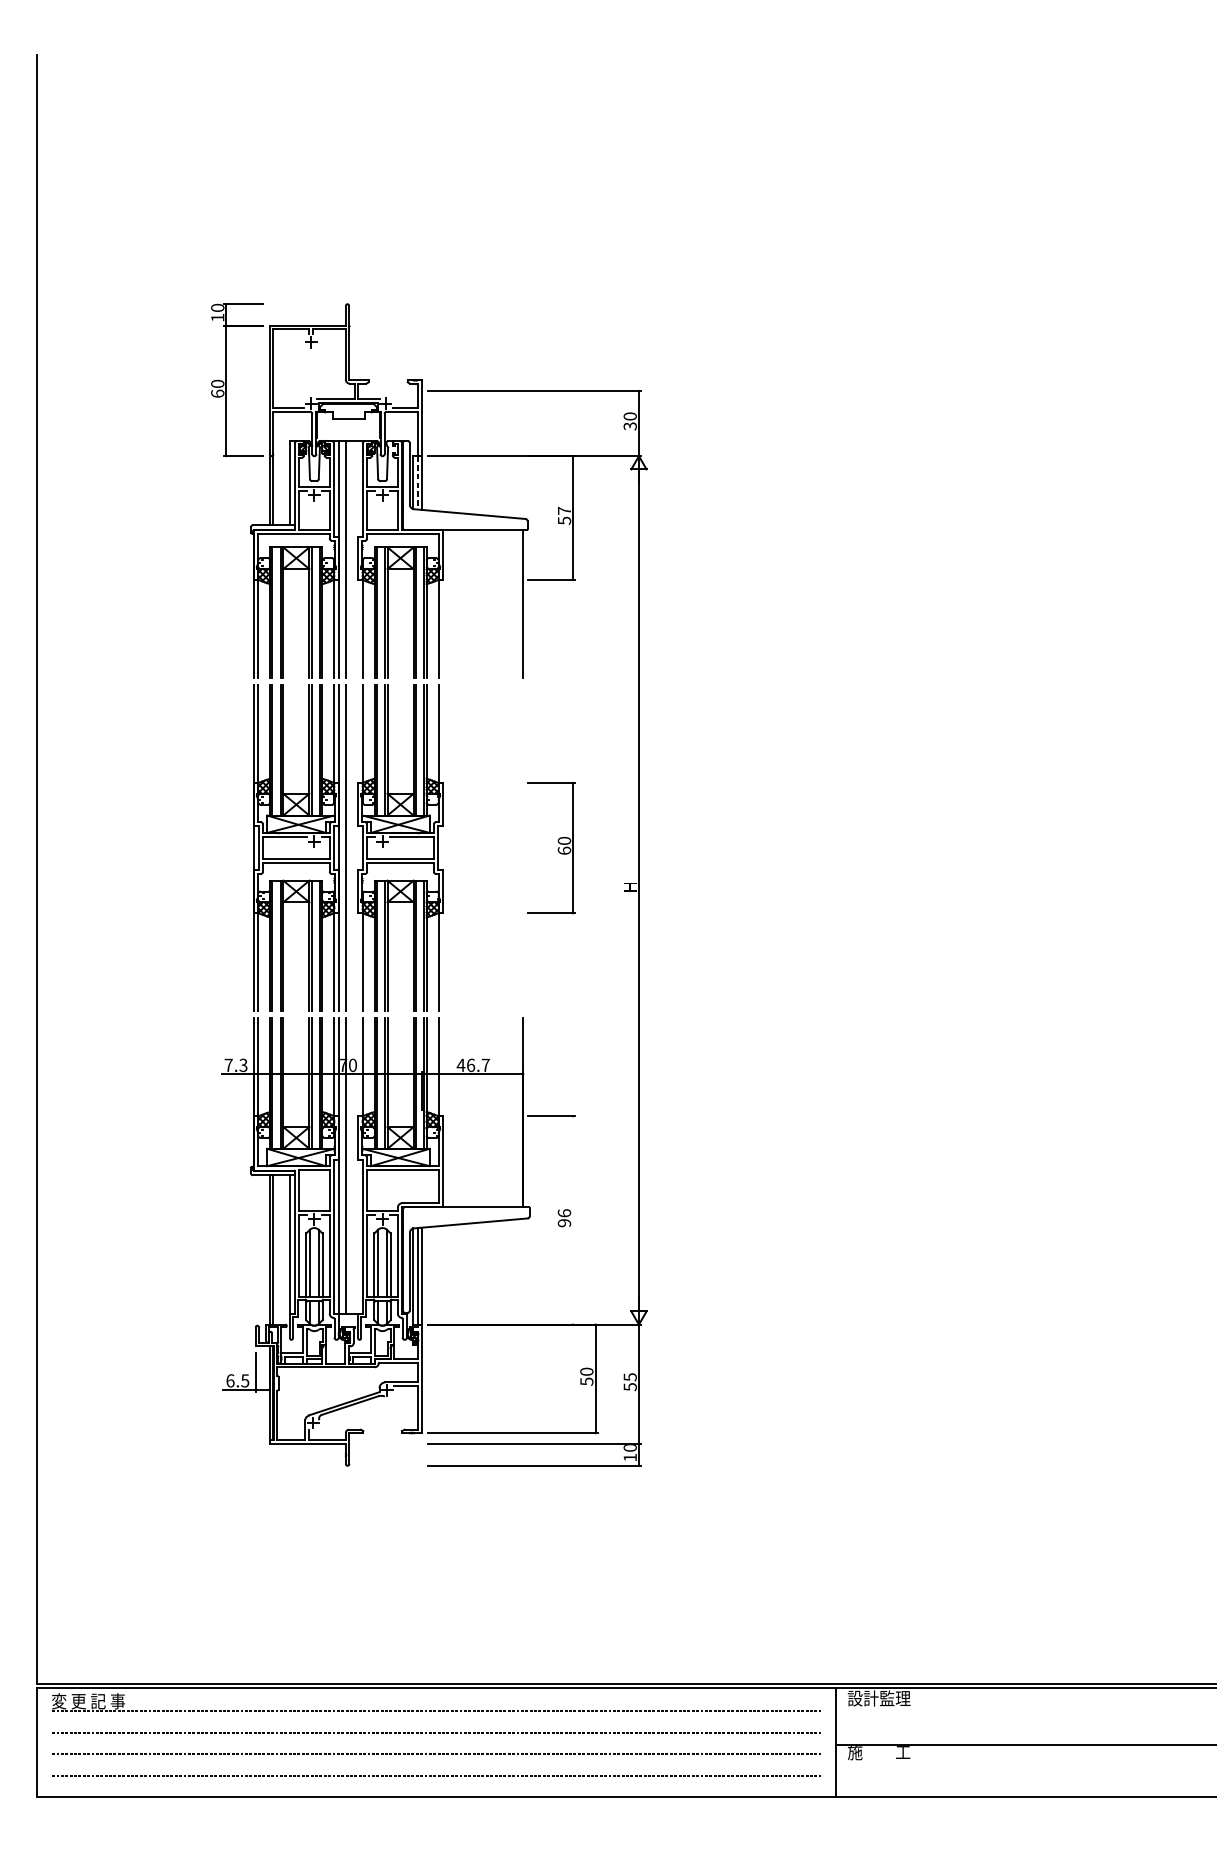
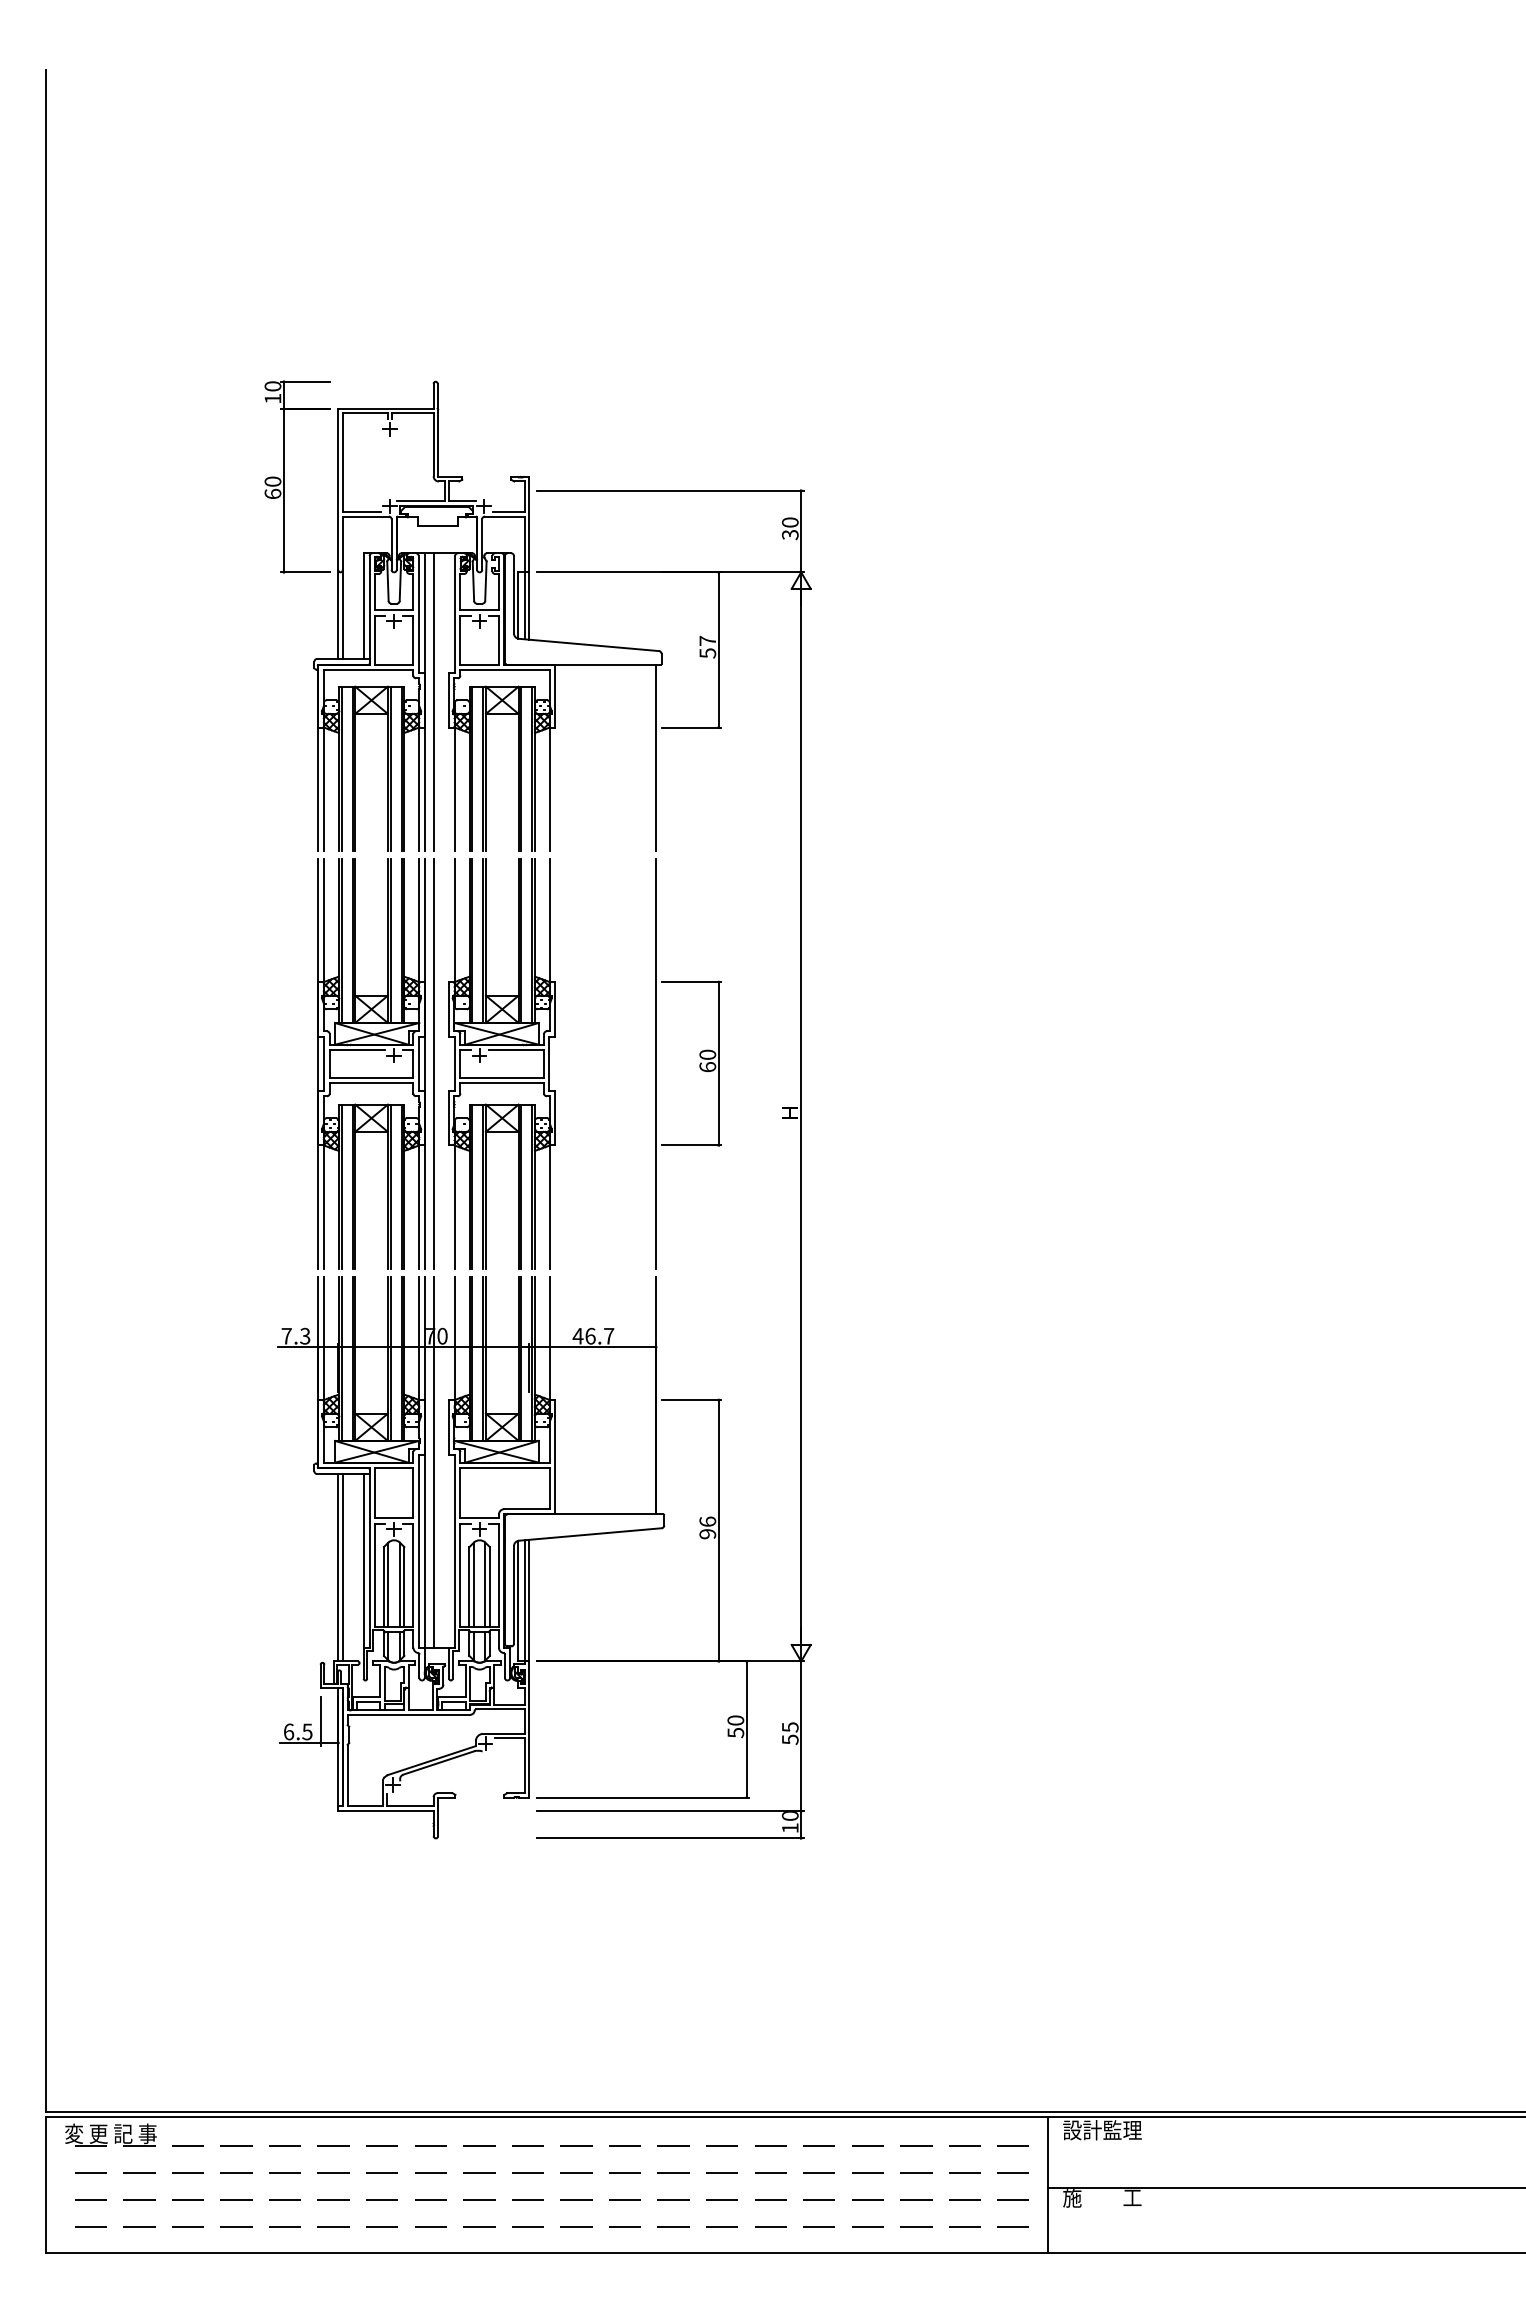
line: (418, 483) -> (524, 606), dashed -> solid
line: (523, 847) -> (656, 1063), added
line: (573, 1220) -> (718, 1530), added

